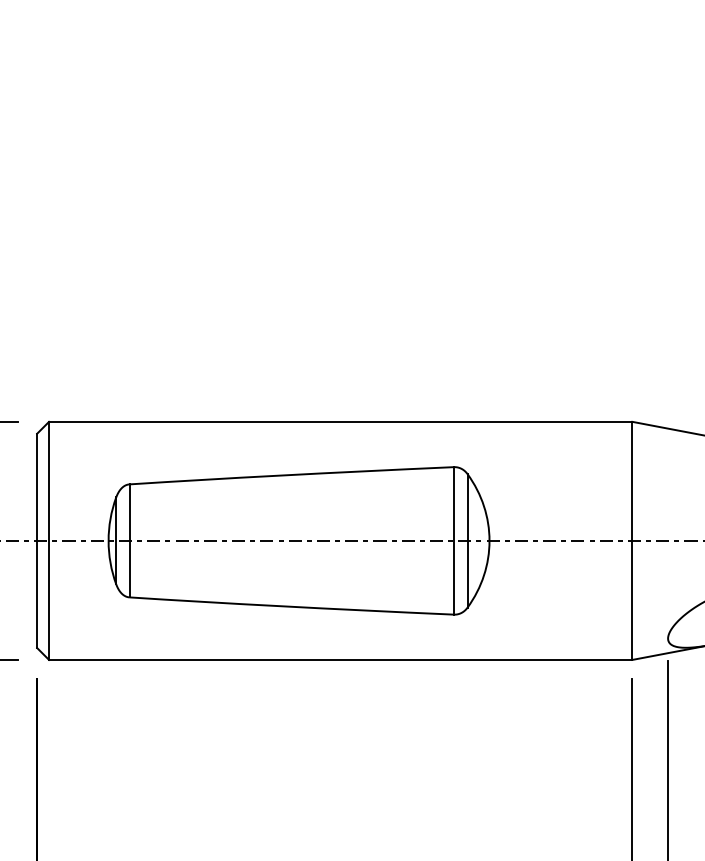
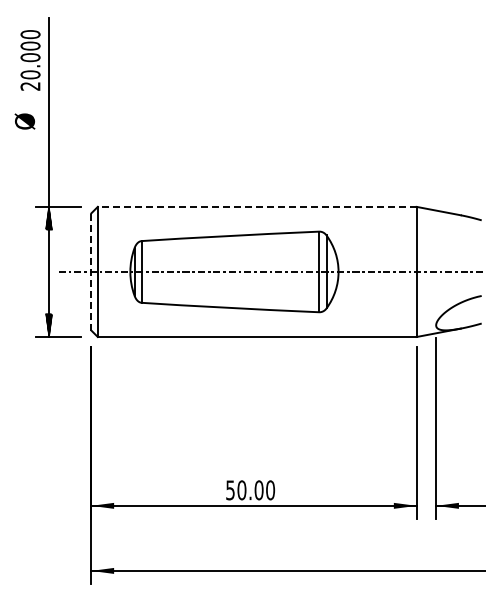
line: (339, 421) -> (256, 206), solid -> dashed
line: (37, 540) -> (91, 271), solid -> dashed

